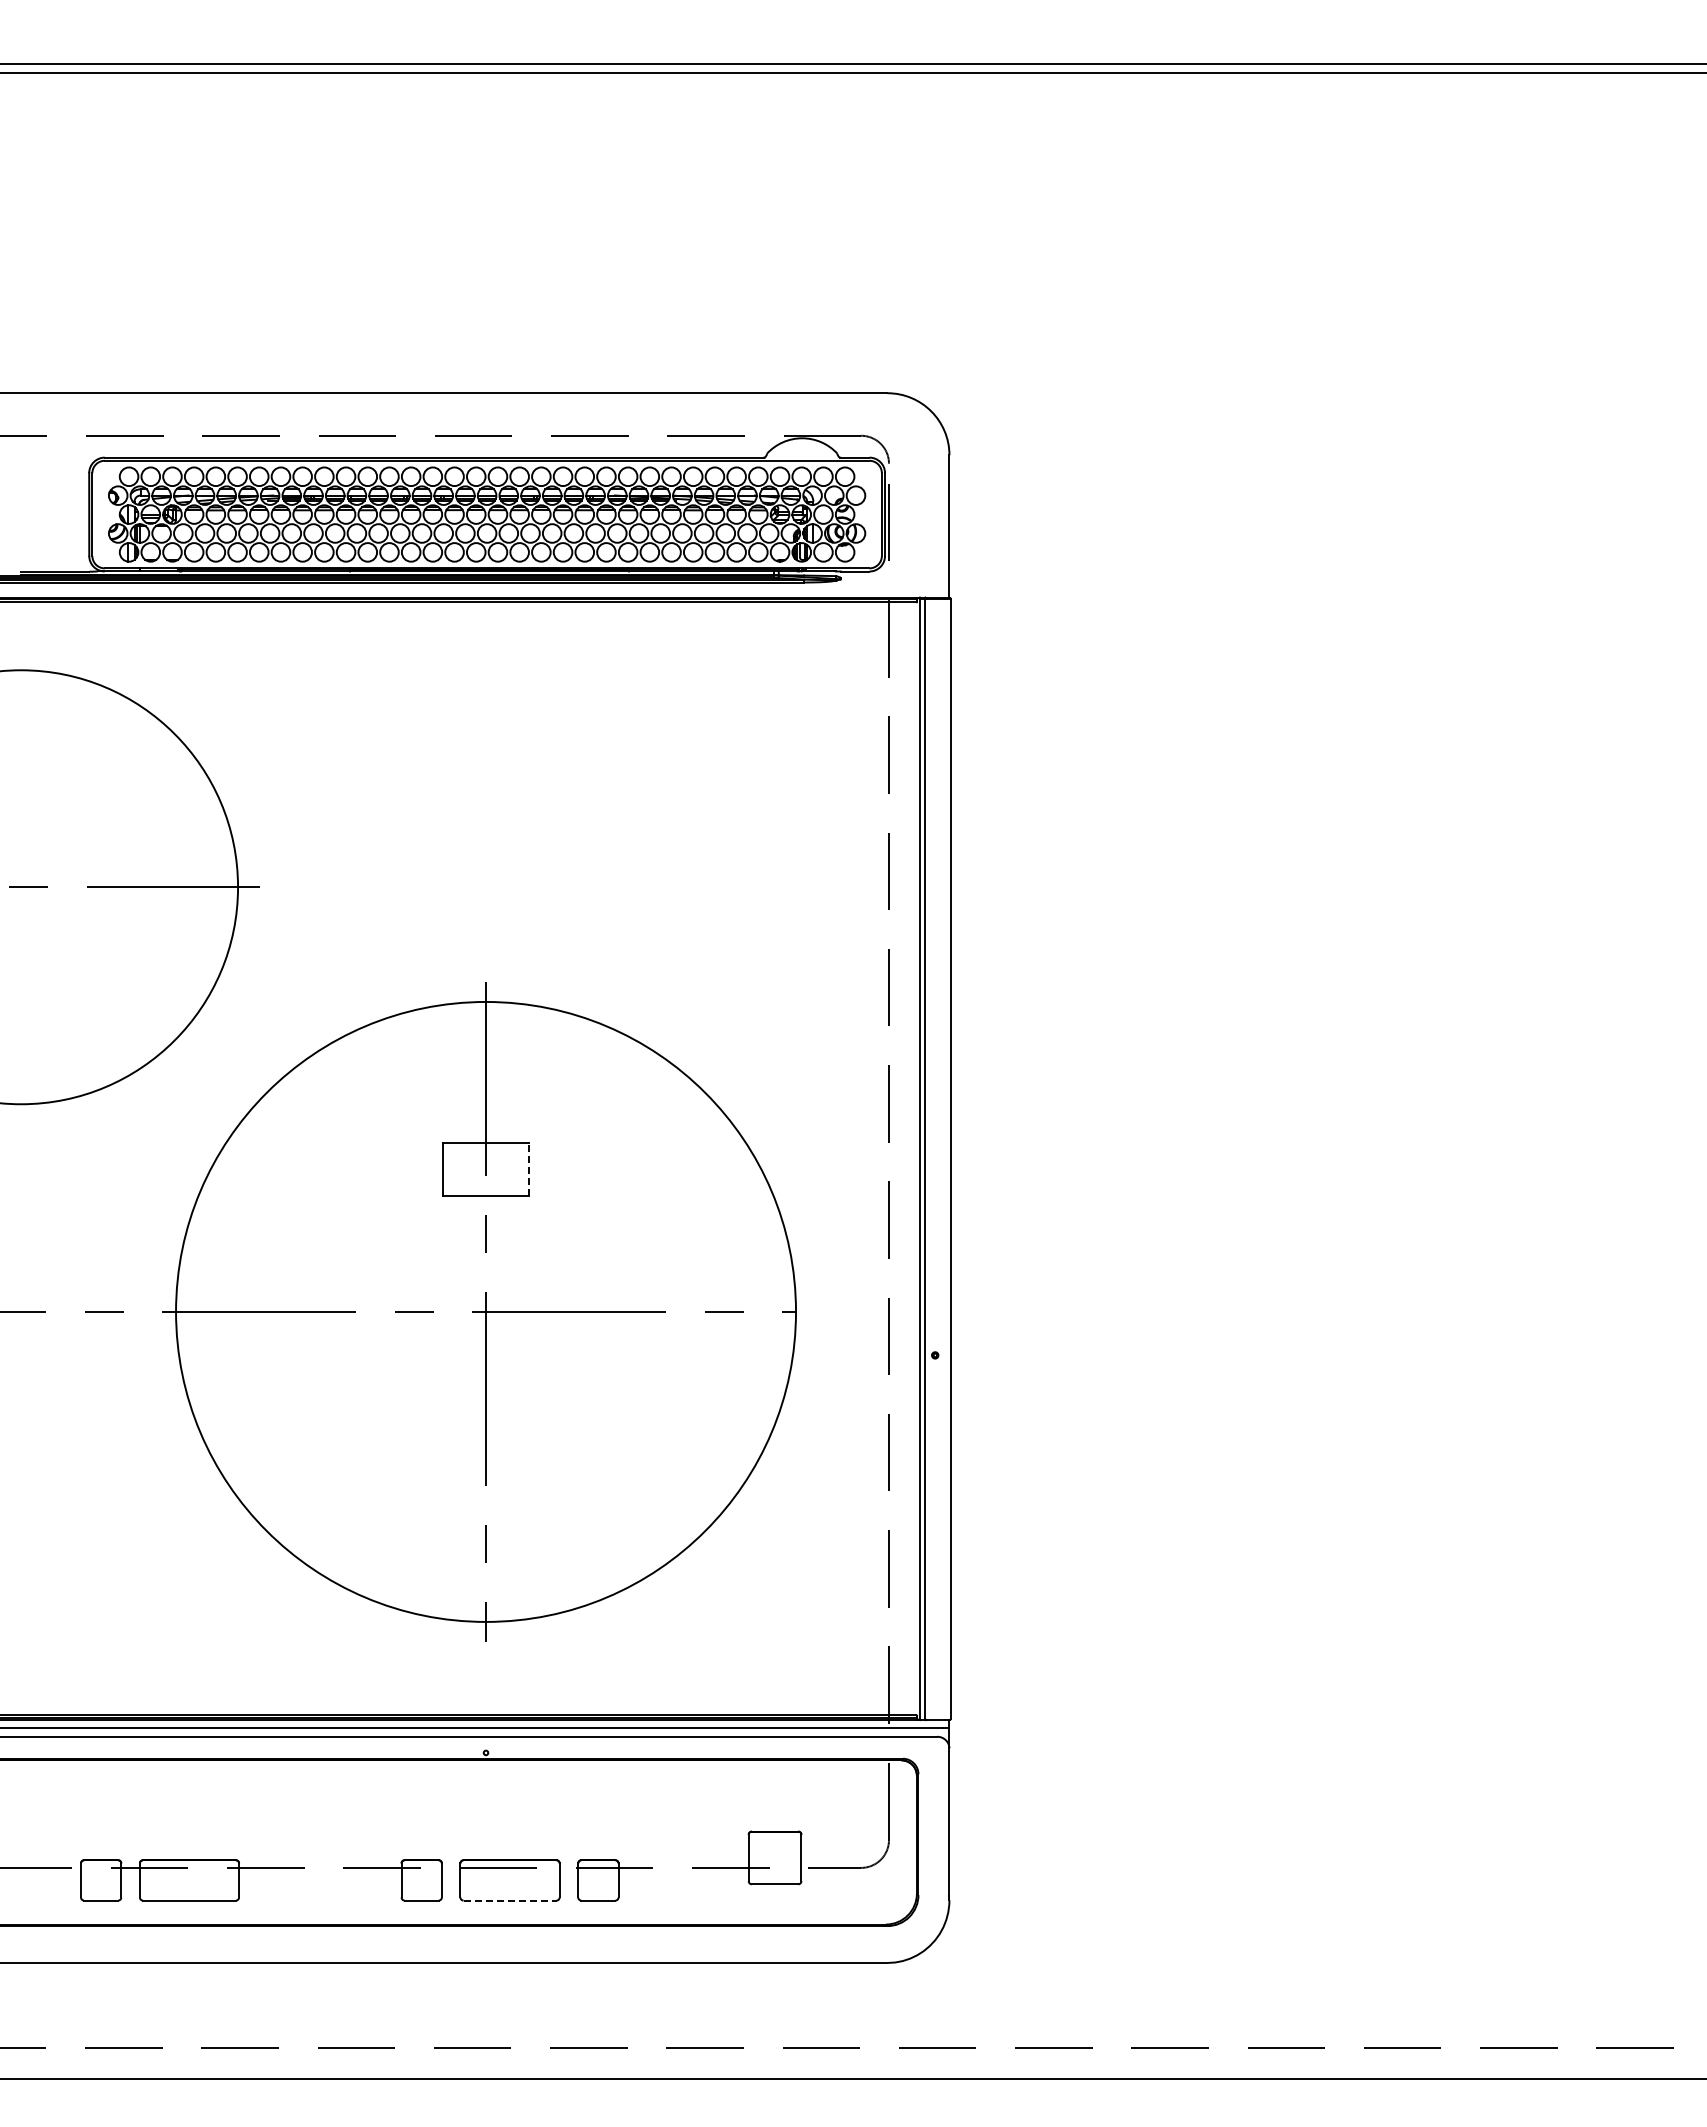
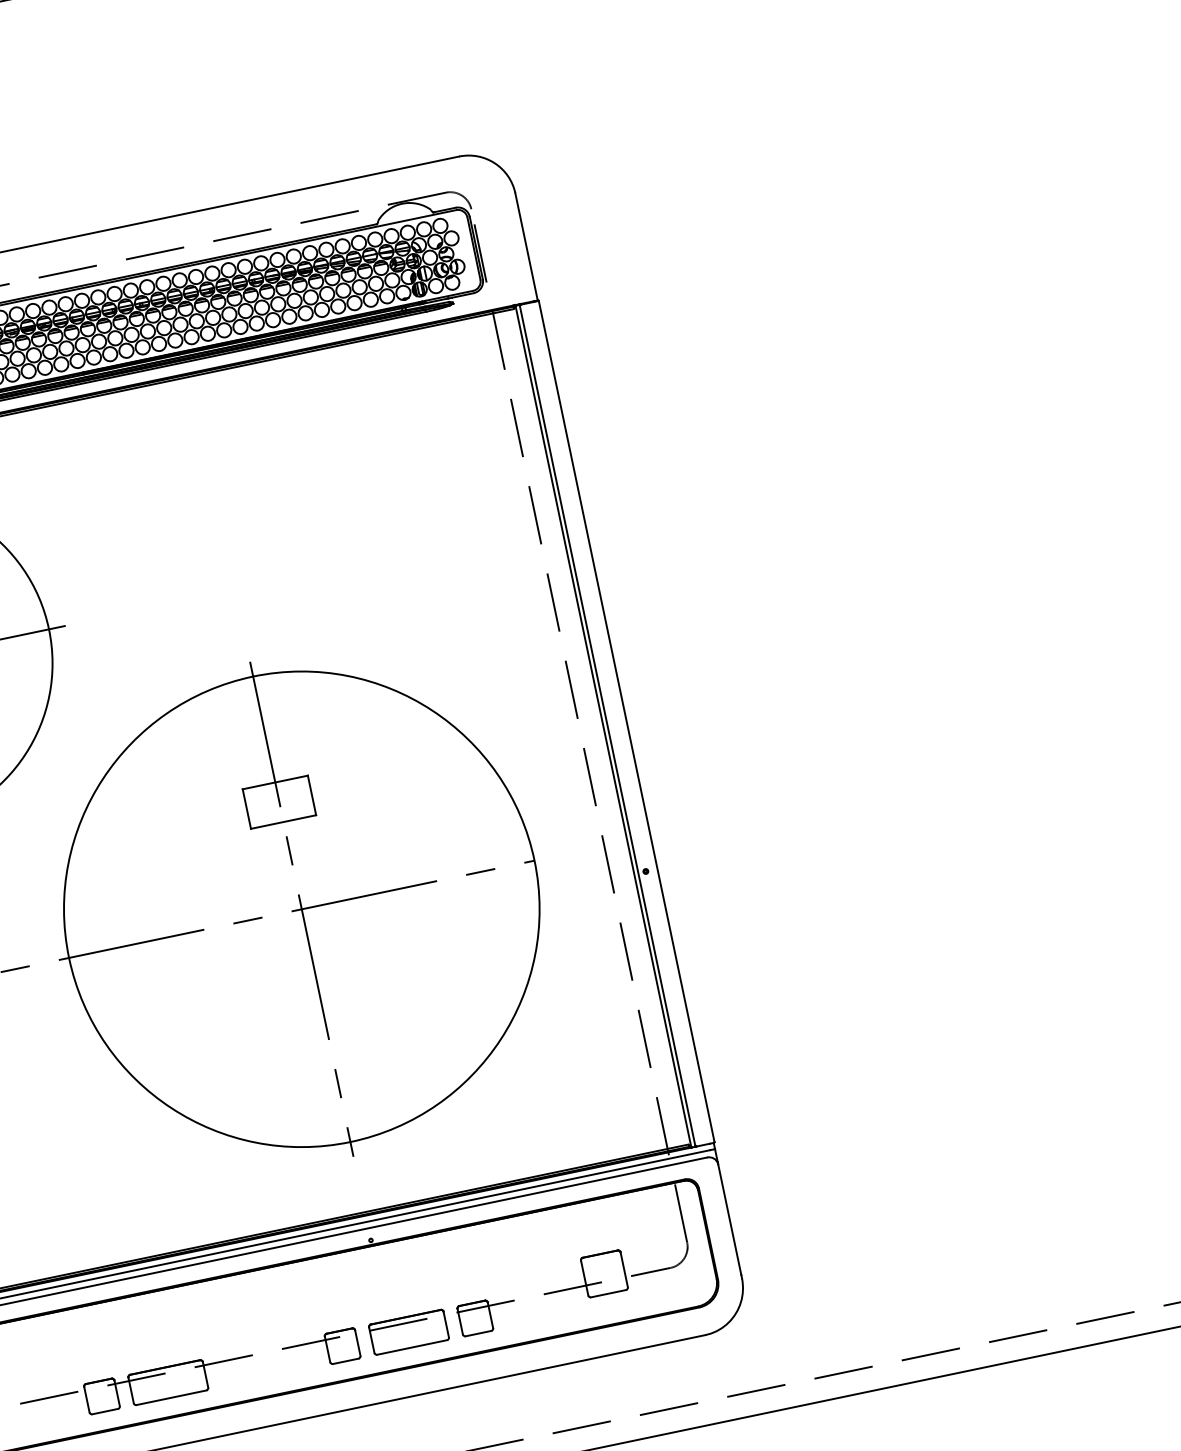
line: (529, 1168) -> (311, 794), dashed -> solid
line: (510, 1900) -> (412, 1347), dashed -> solid

